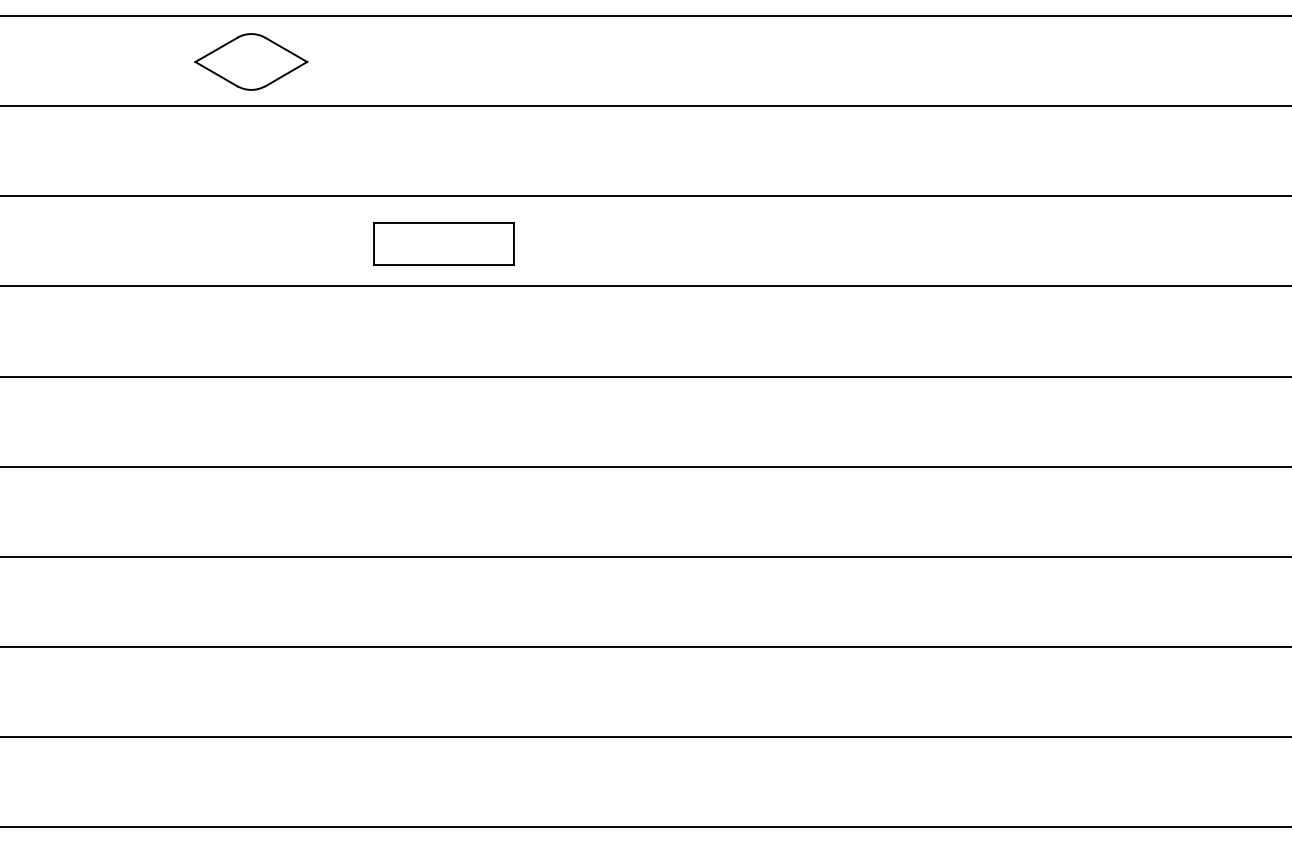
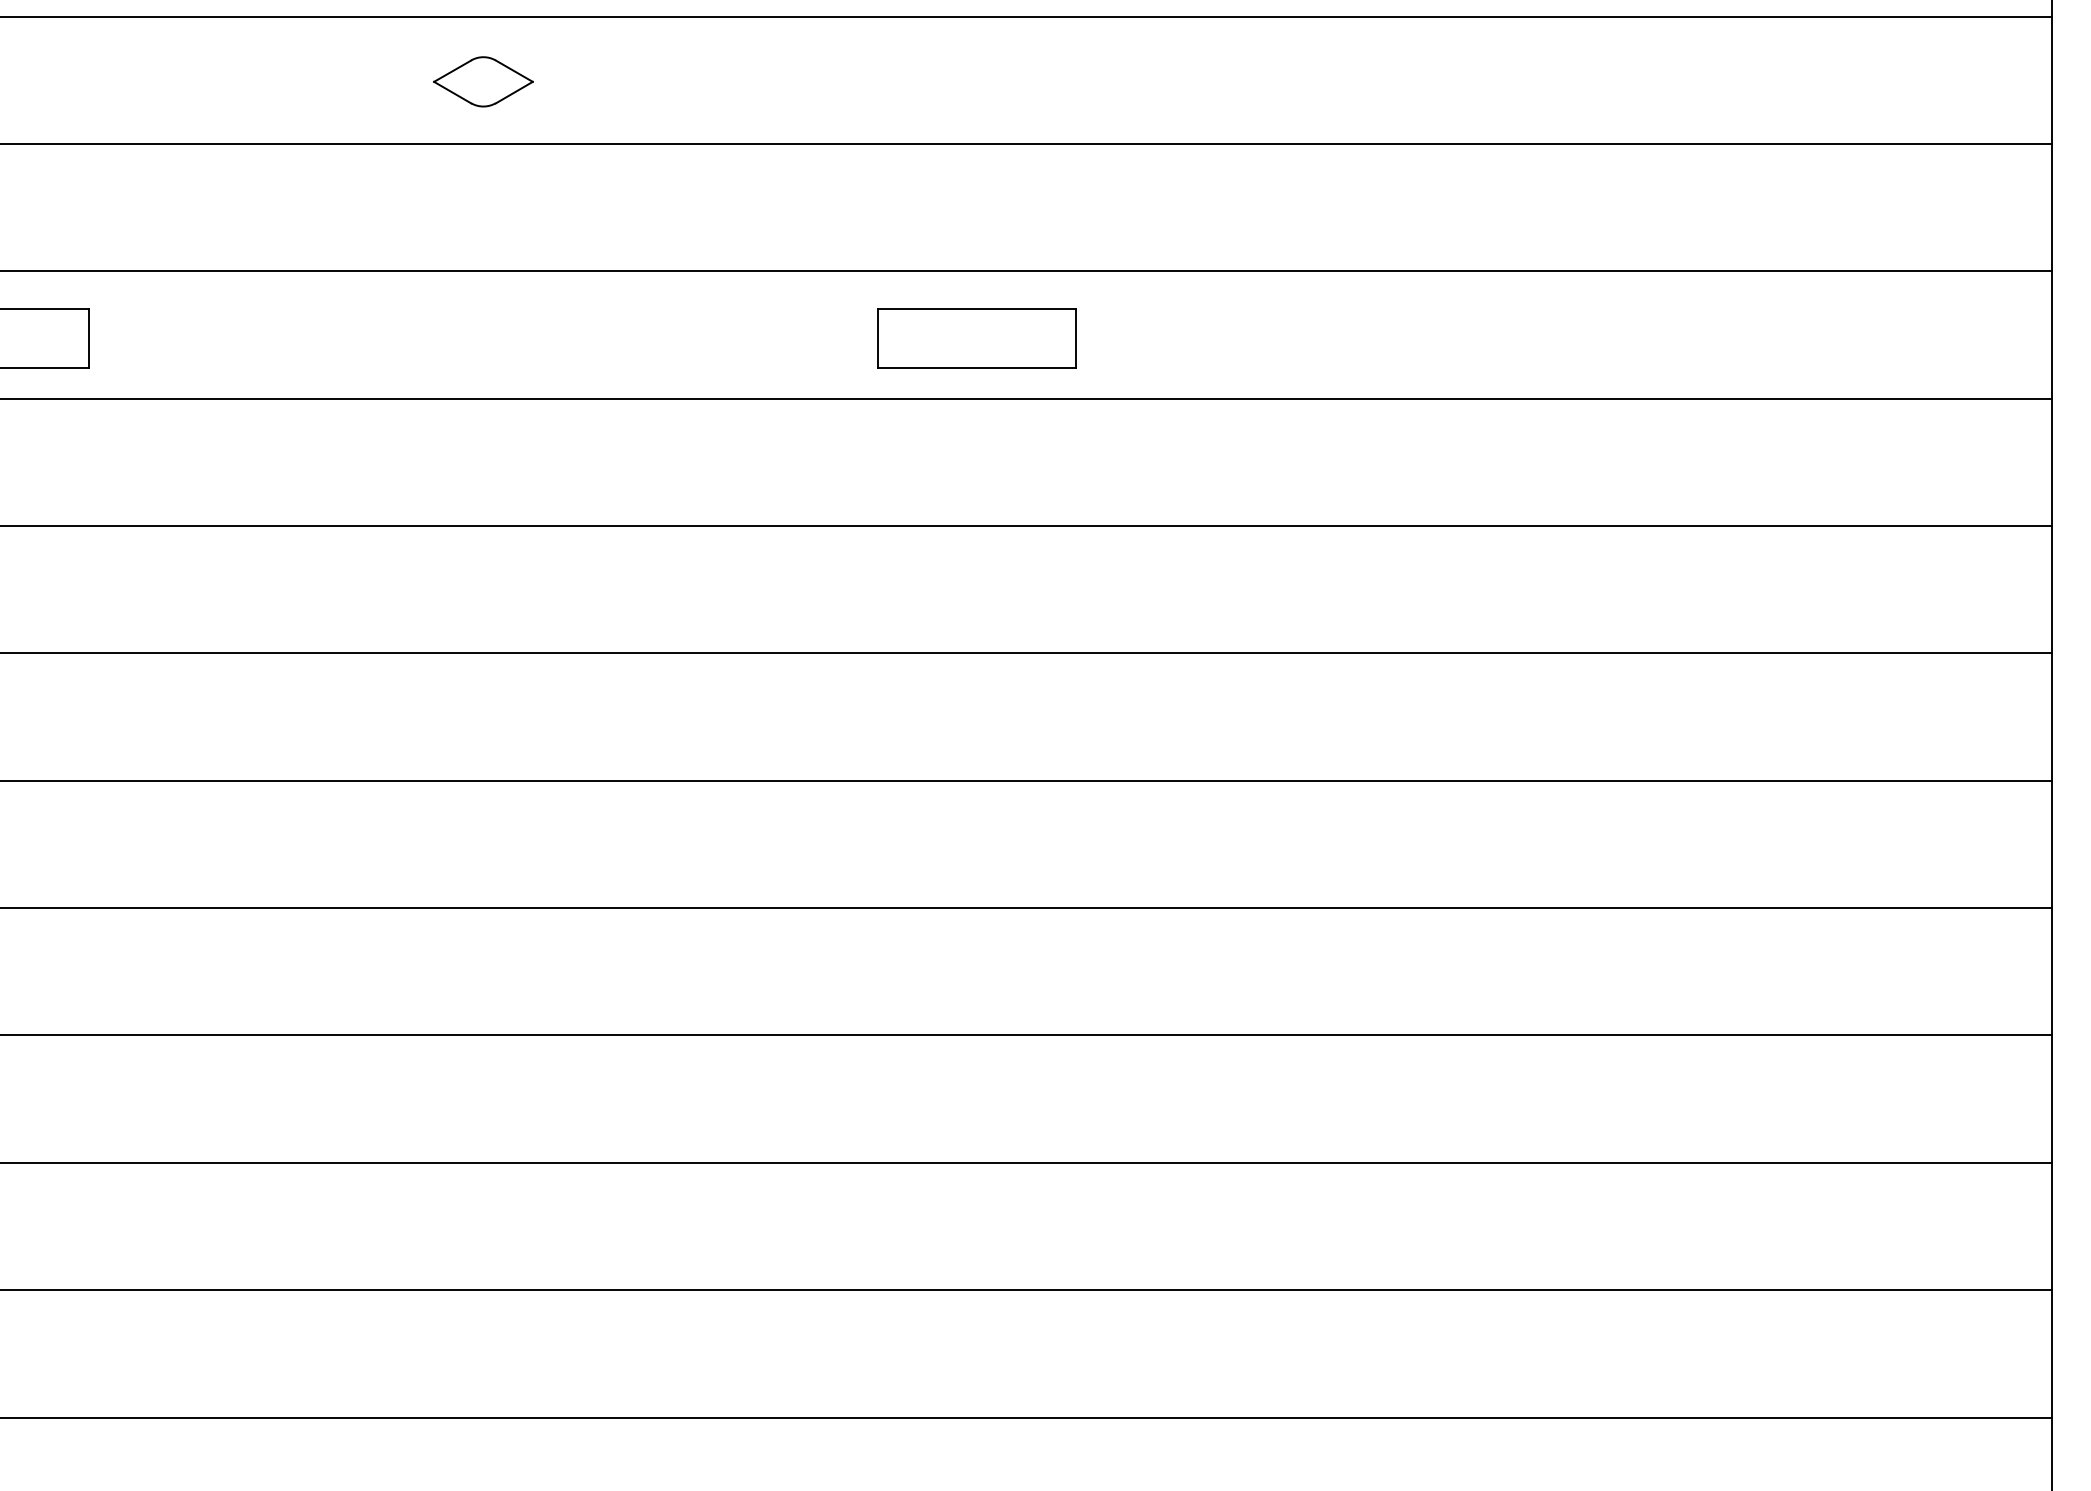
part: (251, 61) -> (483, 81), size x0.62
part: (443, 243) -> (976, 338), moved

